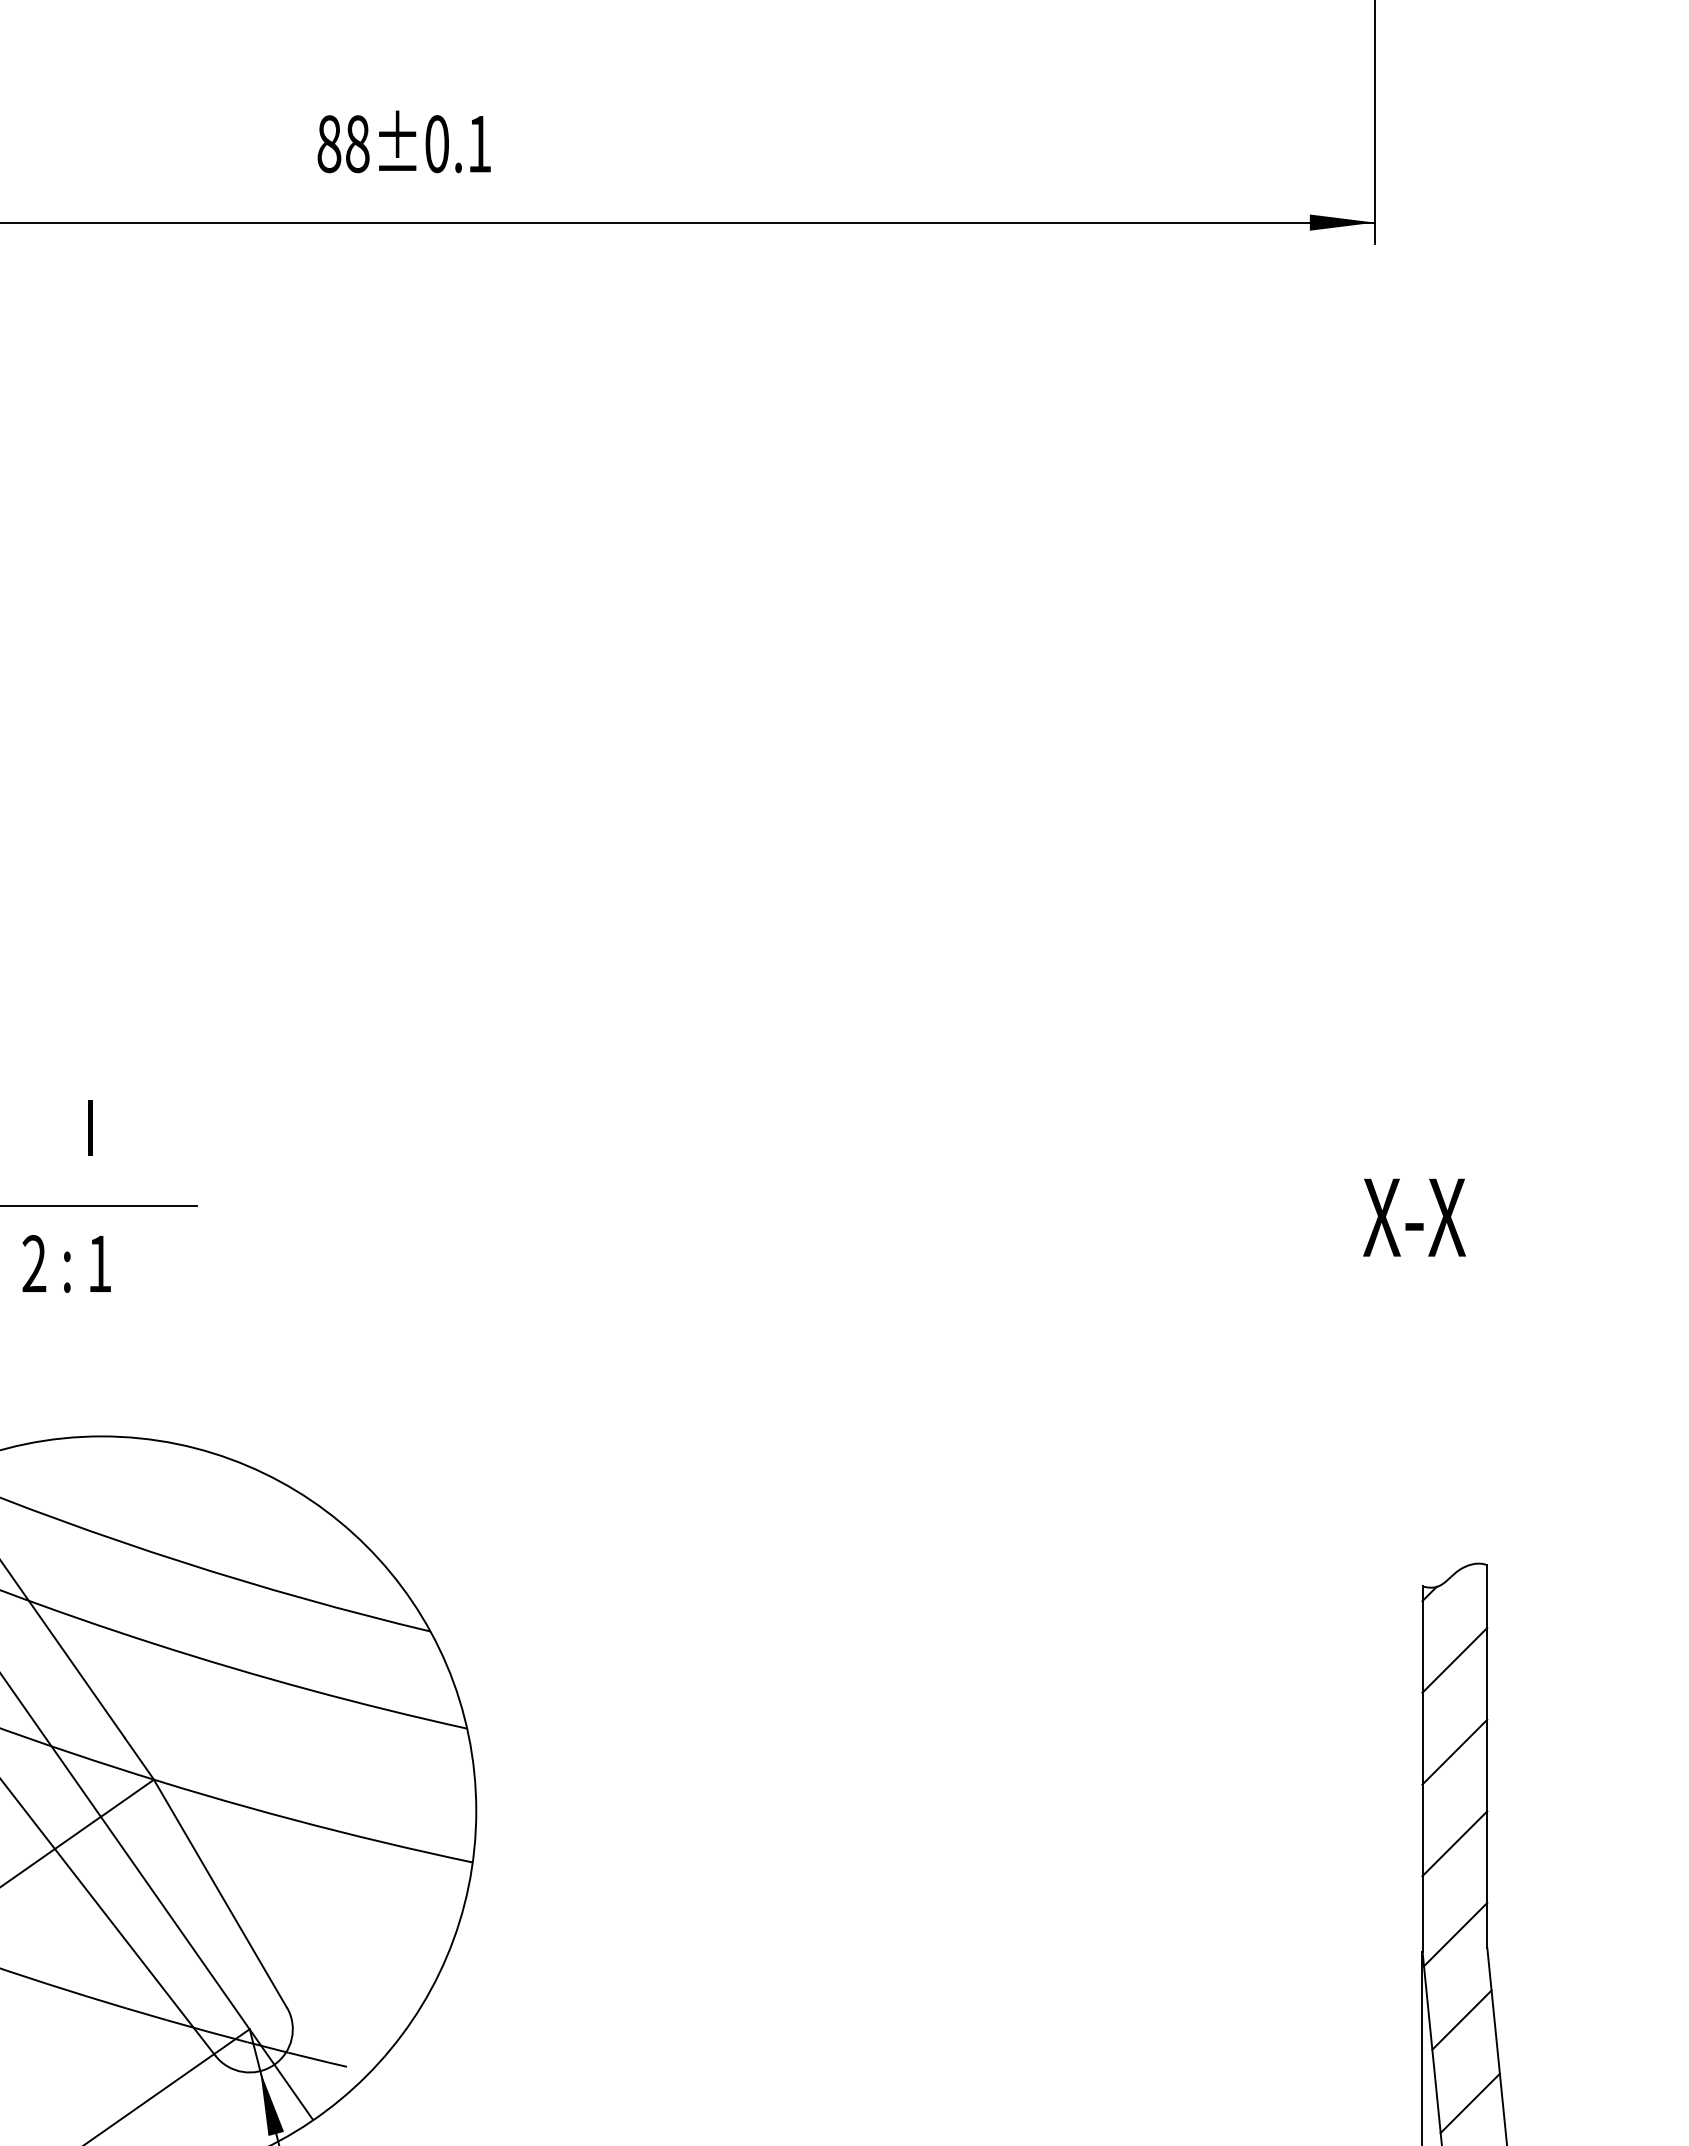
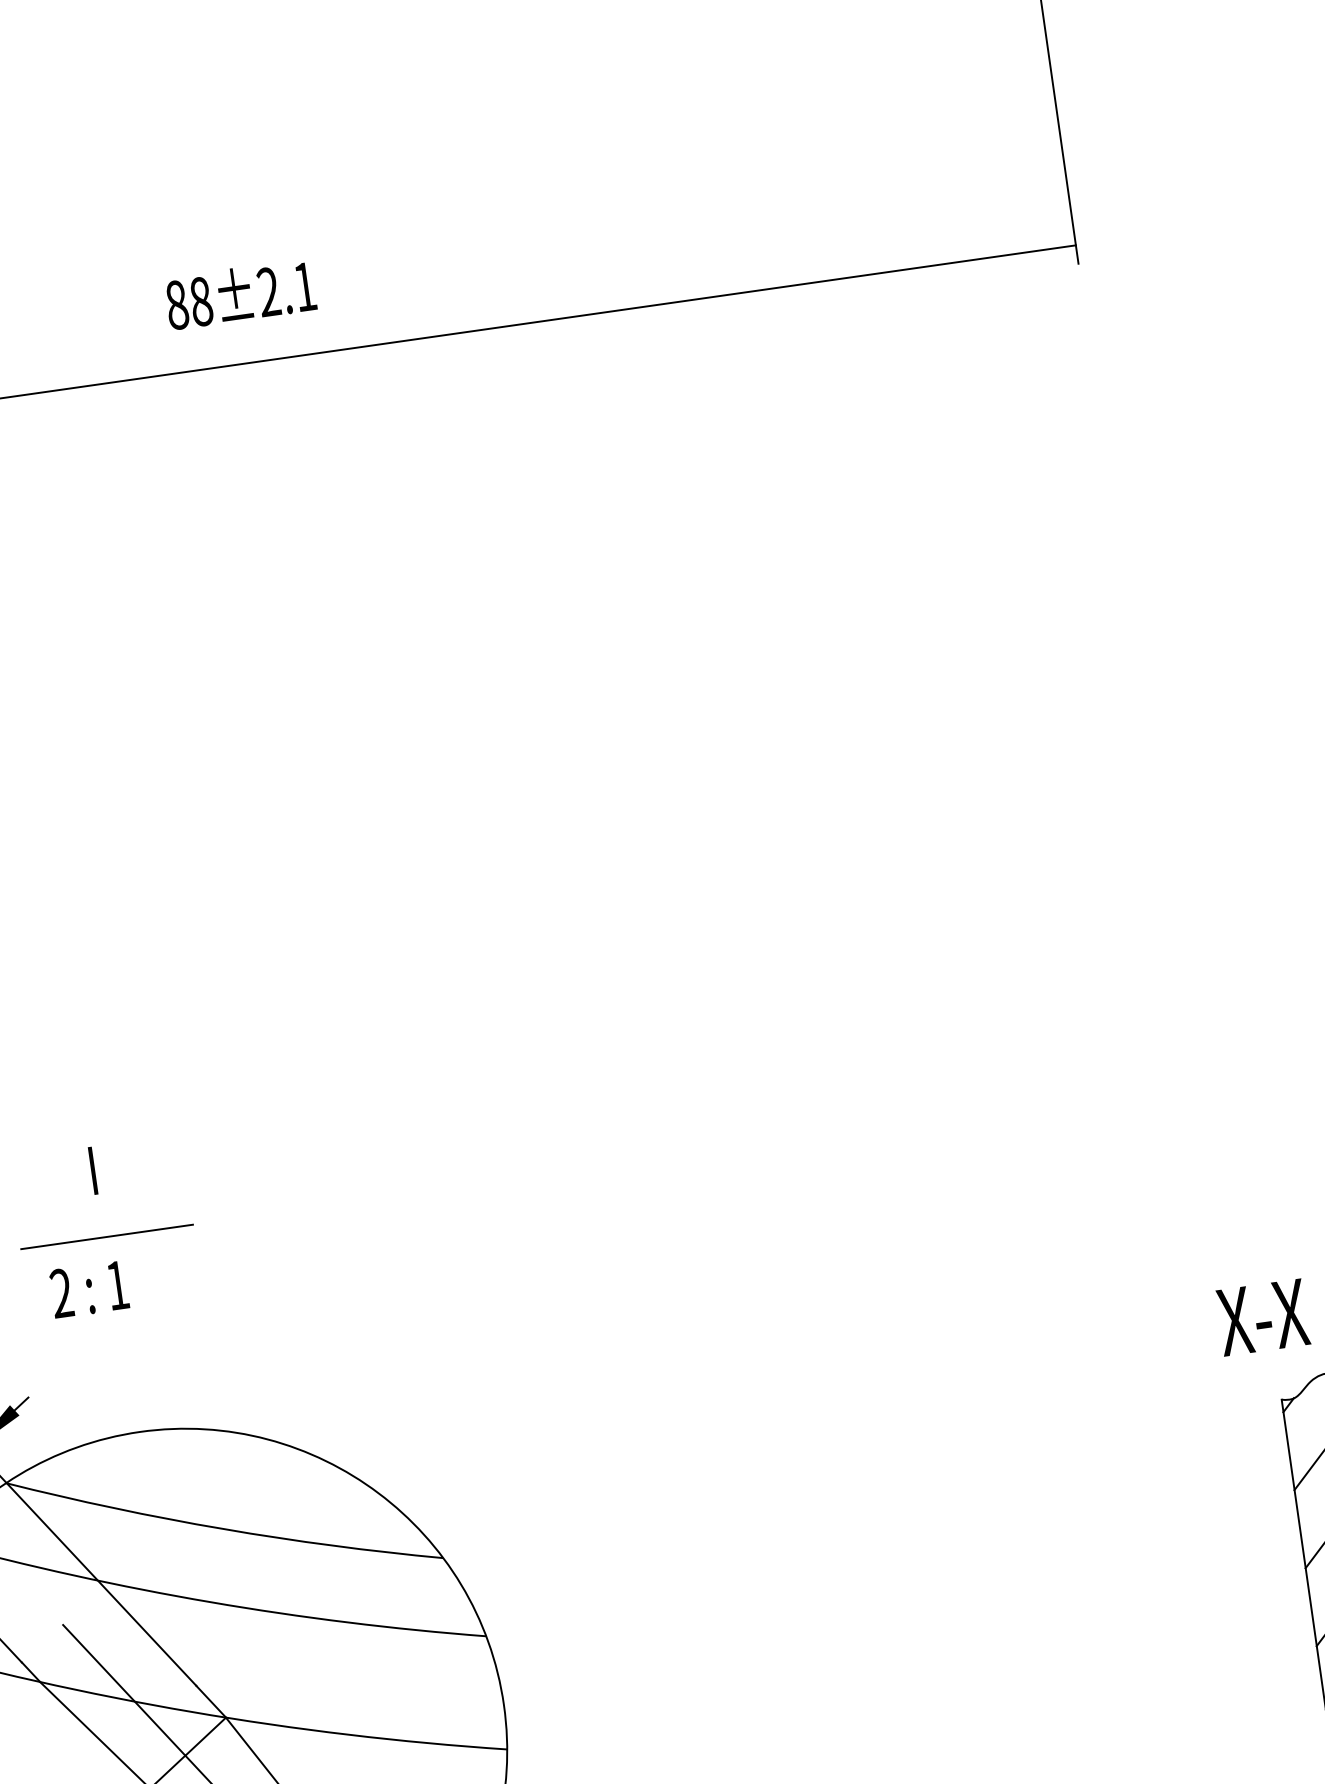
text: (436, 144) -> (268, 292), 88±0.1 -> 88±2.1
fill: (1341, 222) -> (1047, 249), removed
text: (1414, 1217) -> (1263, 1317), moved

